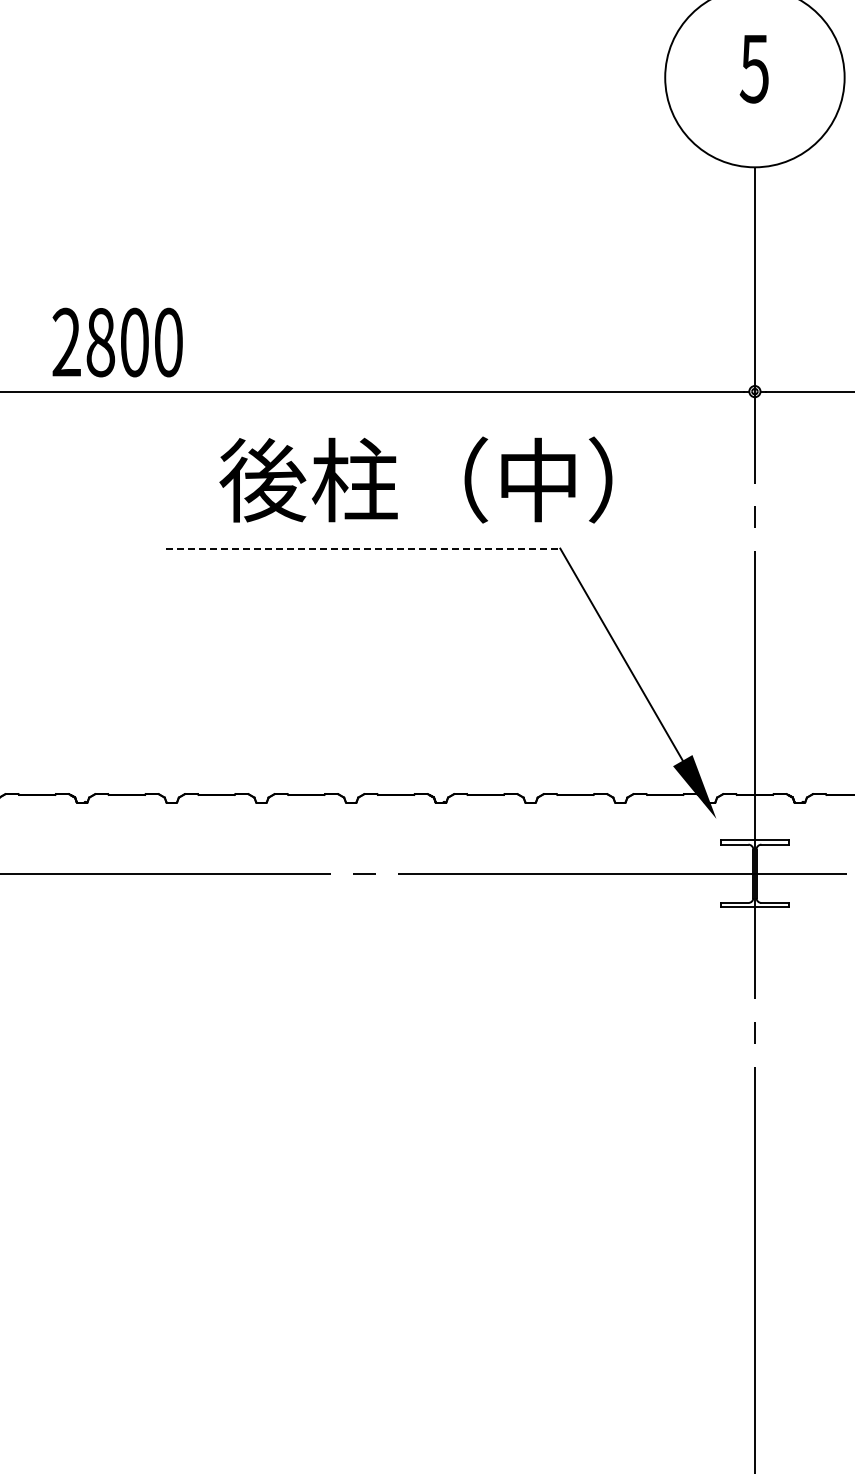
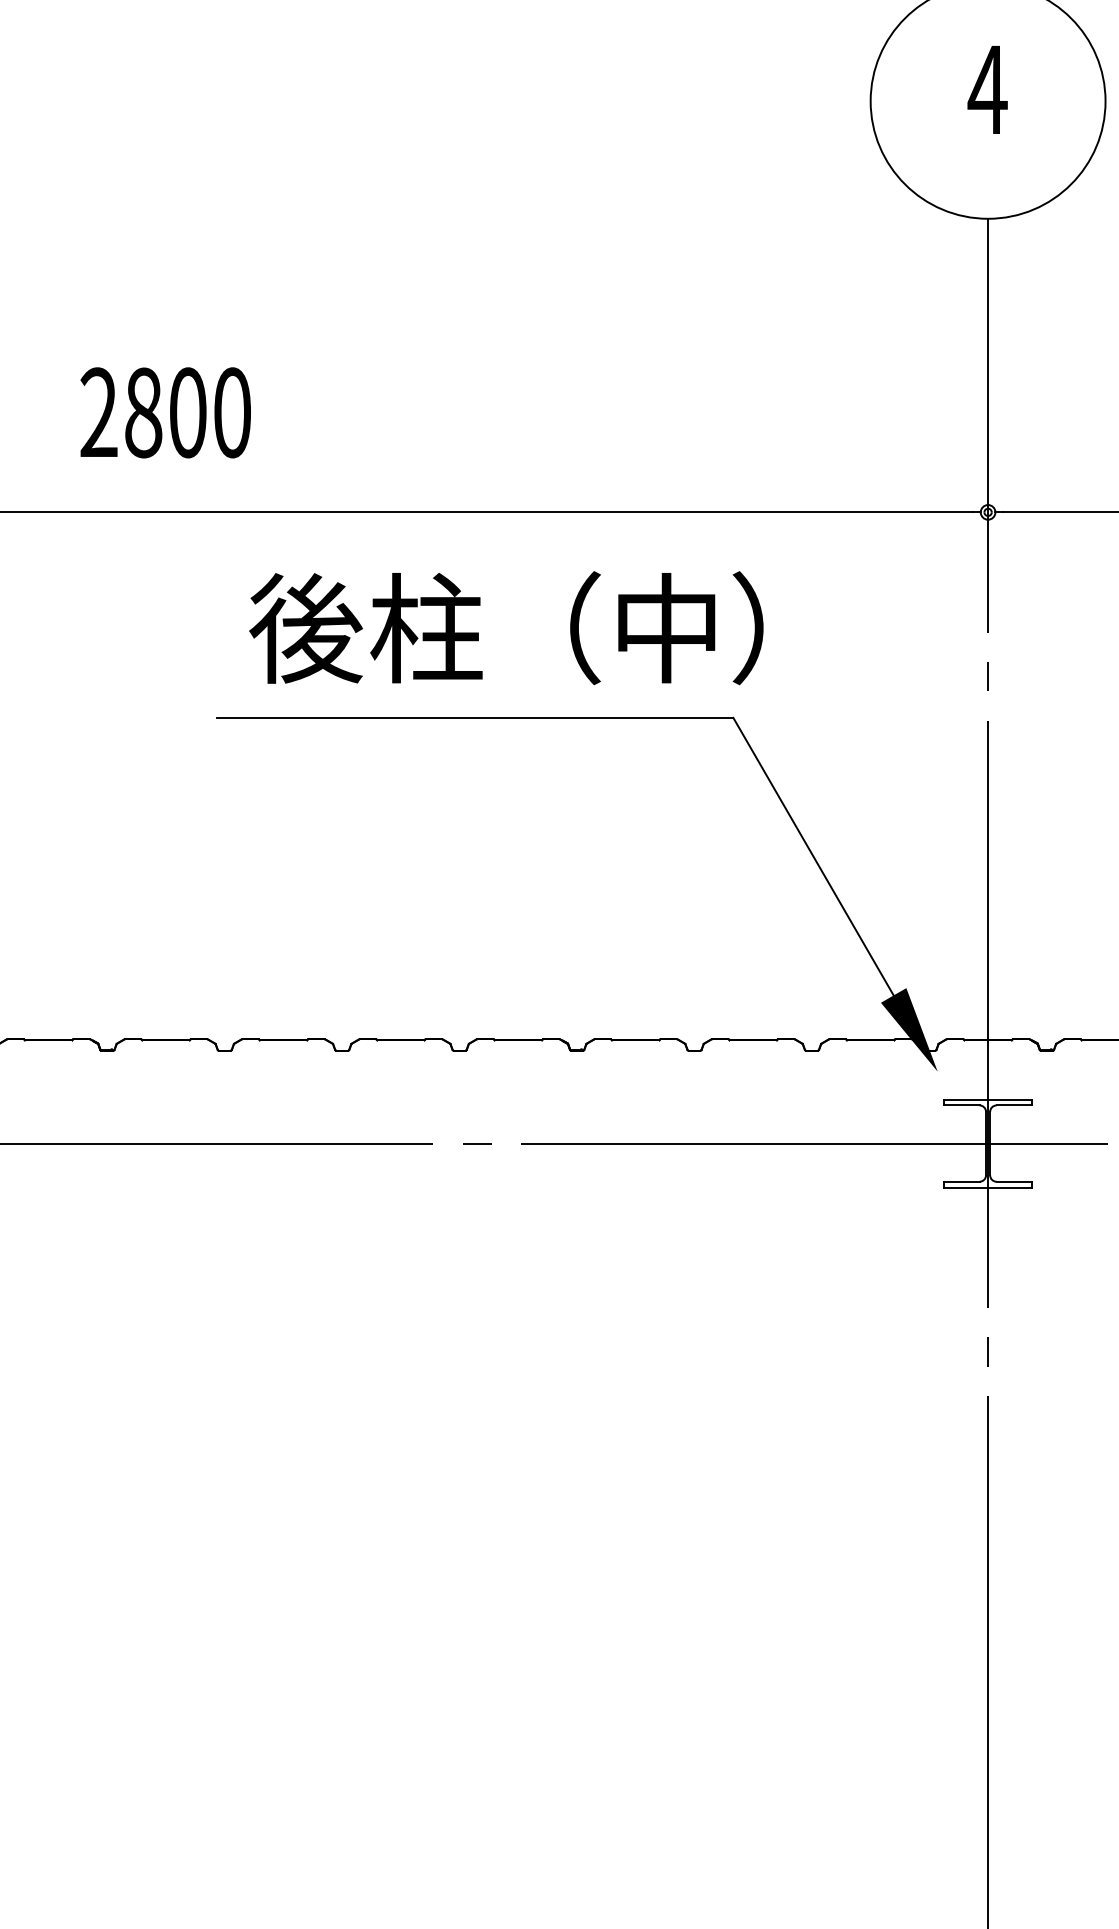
text: (754, 69) -> (987, 90), 5 -> 4
text: (117, 342) -> (165, 412), moved
text: (415, 479) -> (505, 627), moved
line: (363, 548) -> (475, 717), dashed -> solid

